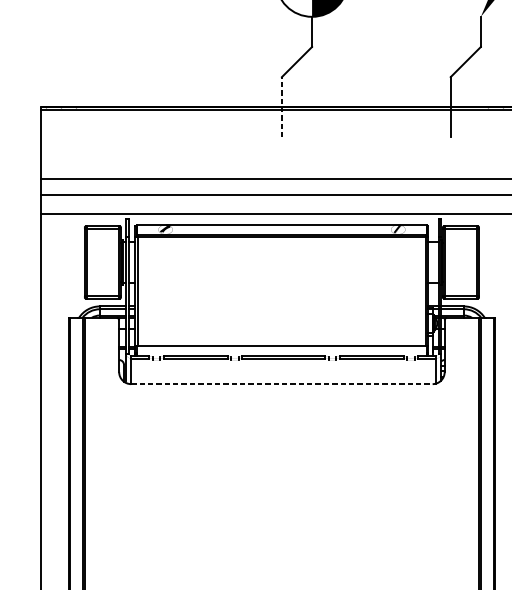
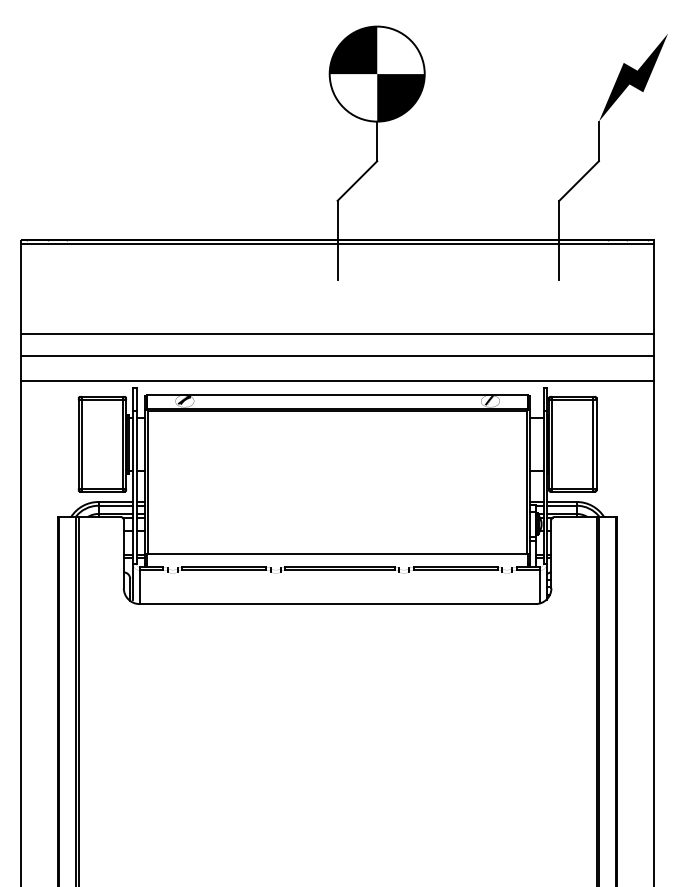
line: (281, 107) -> (337, 240), dashed -> solid
line: (281, 384) -> (337, 604), dashed -> solid

